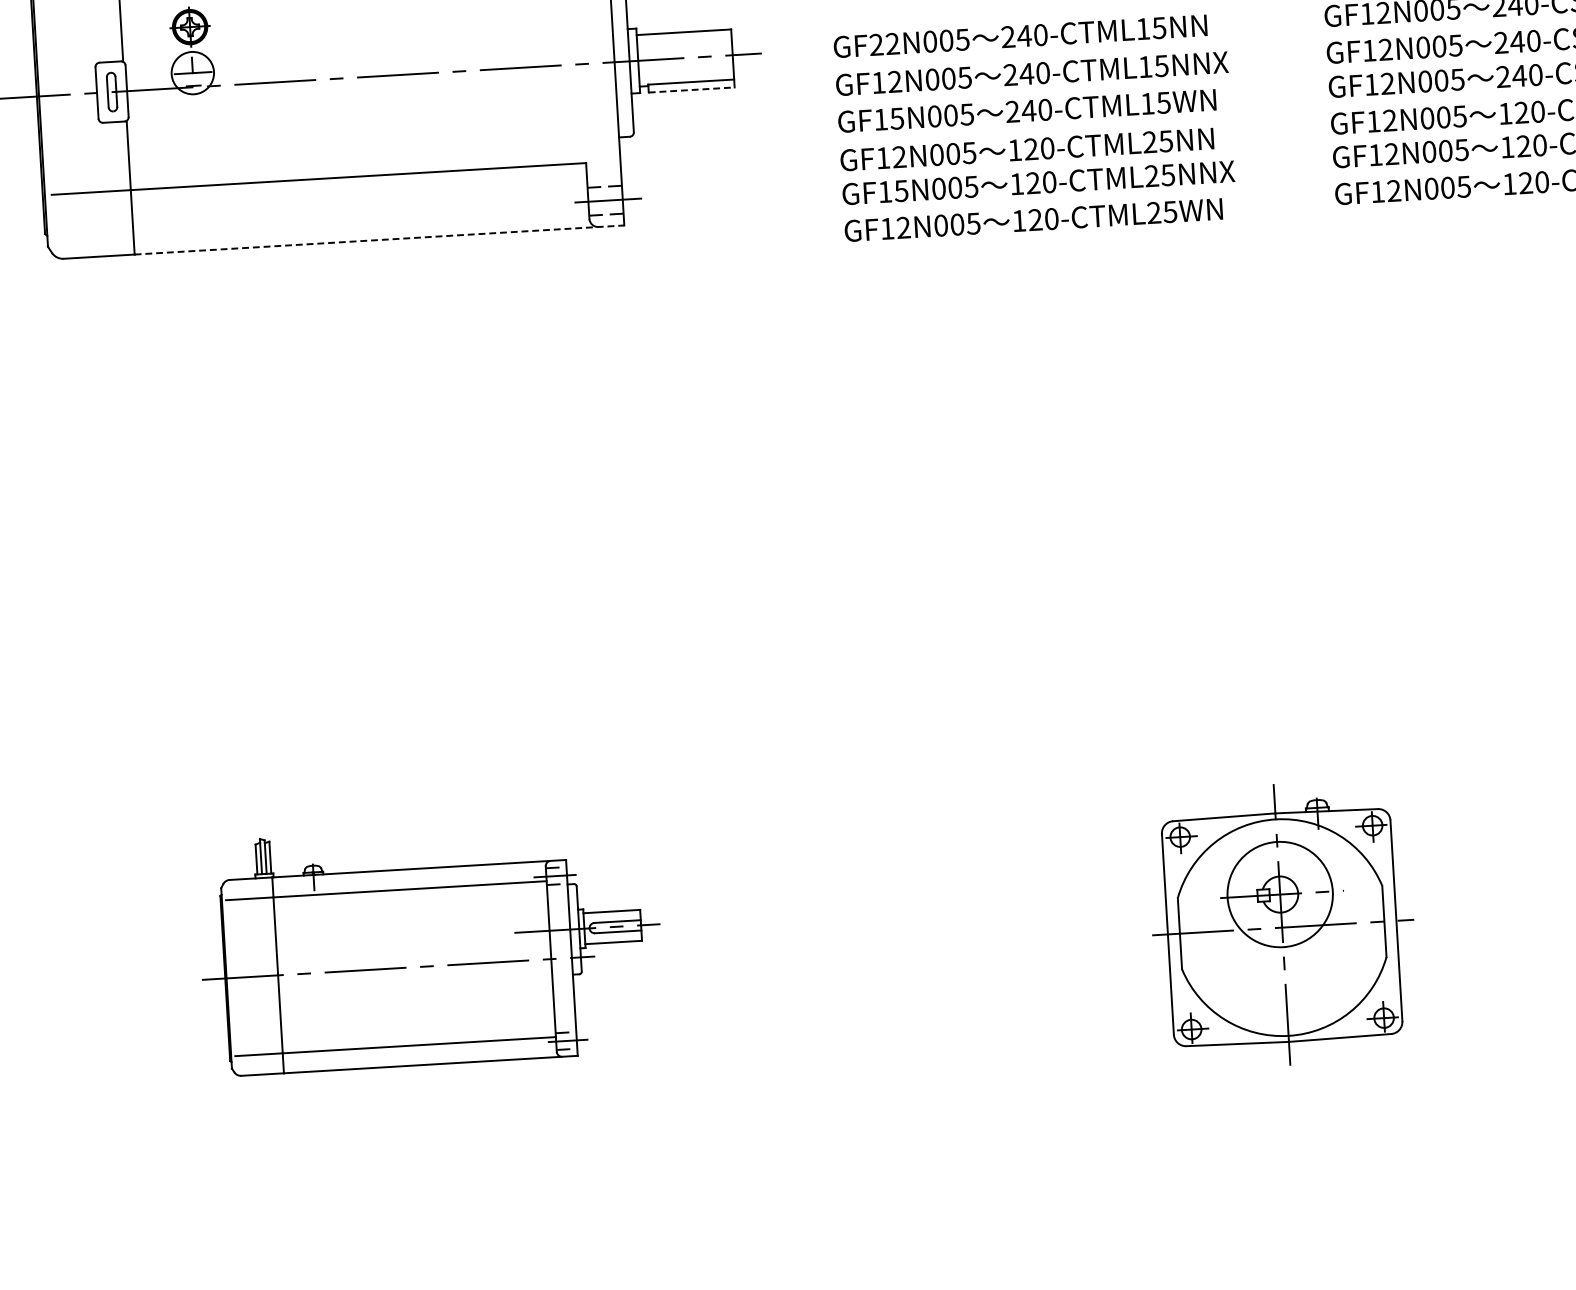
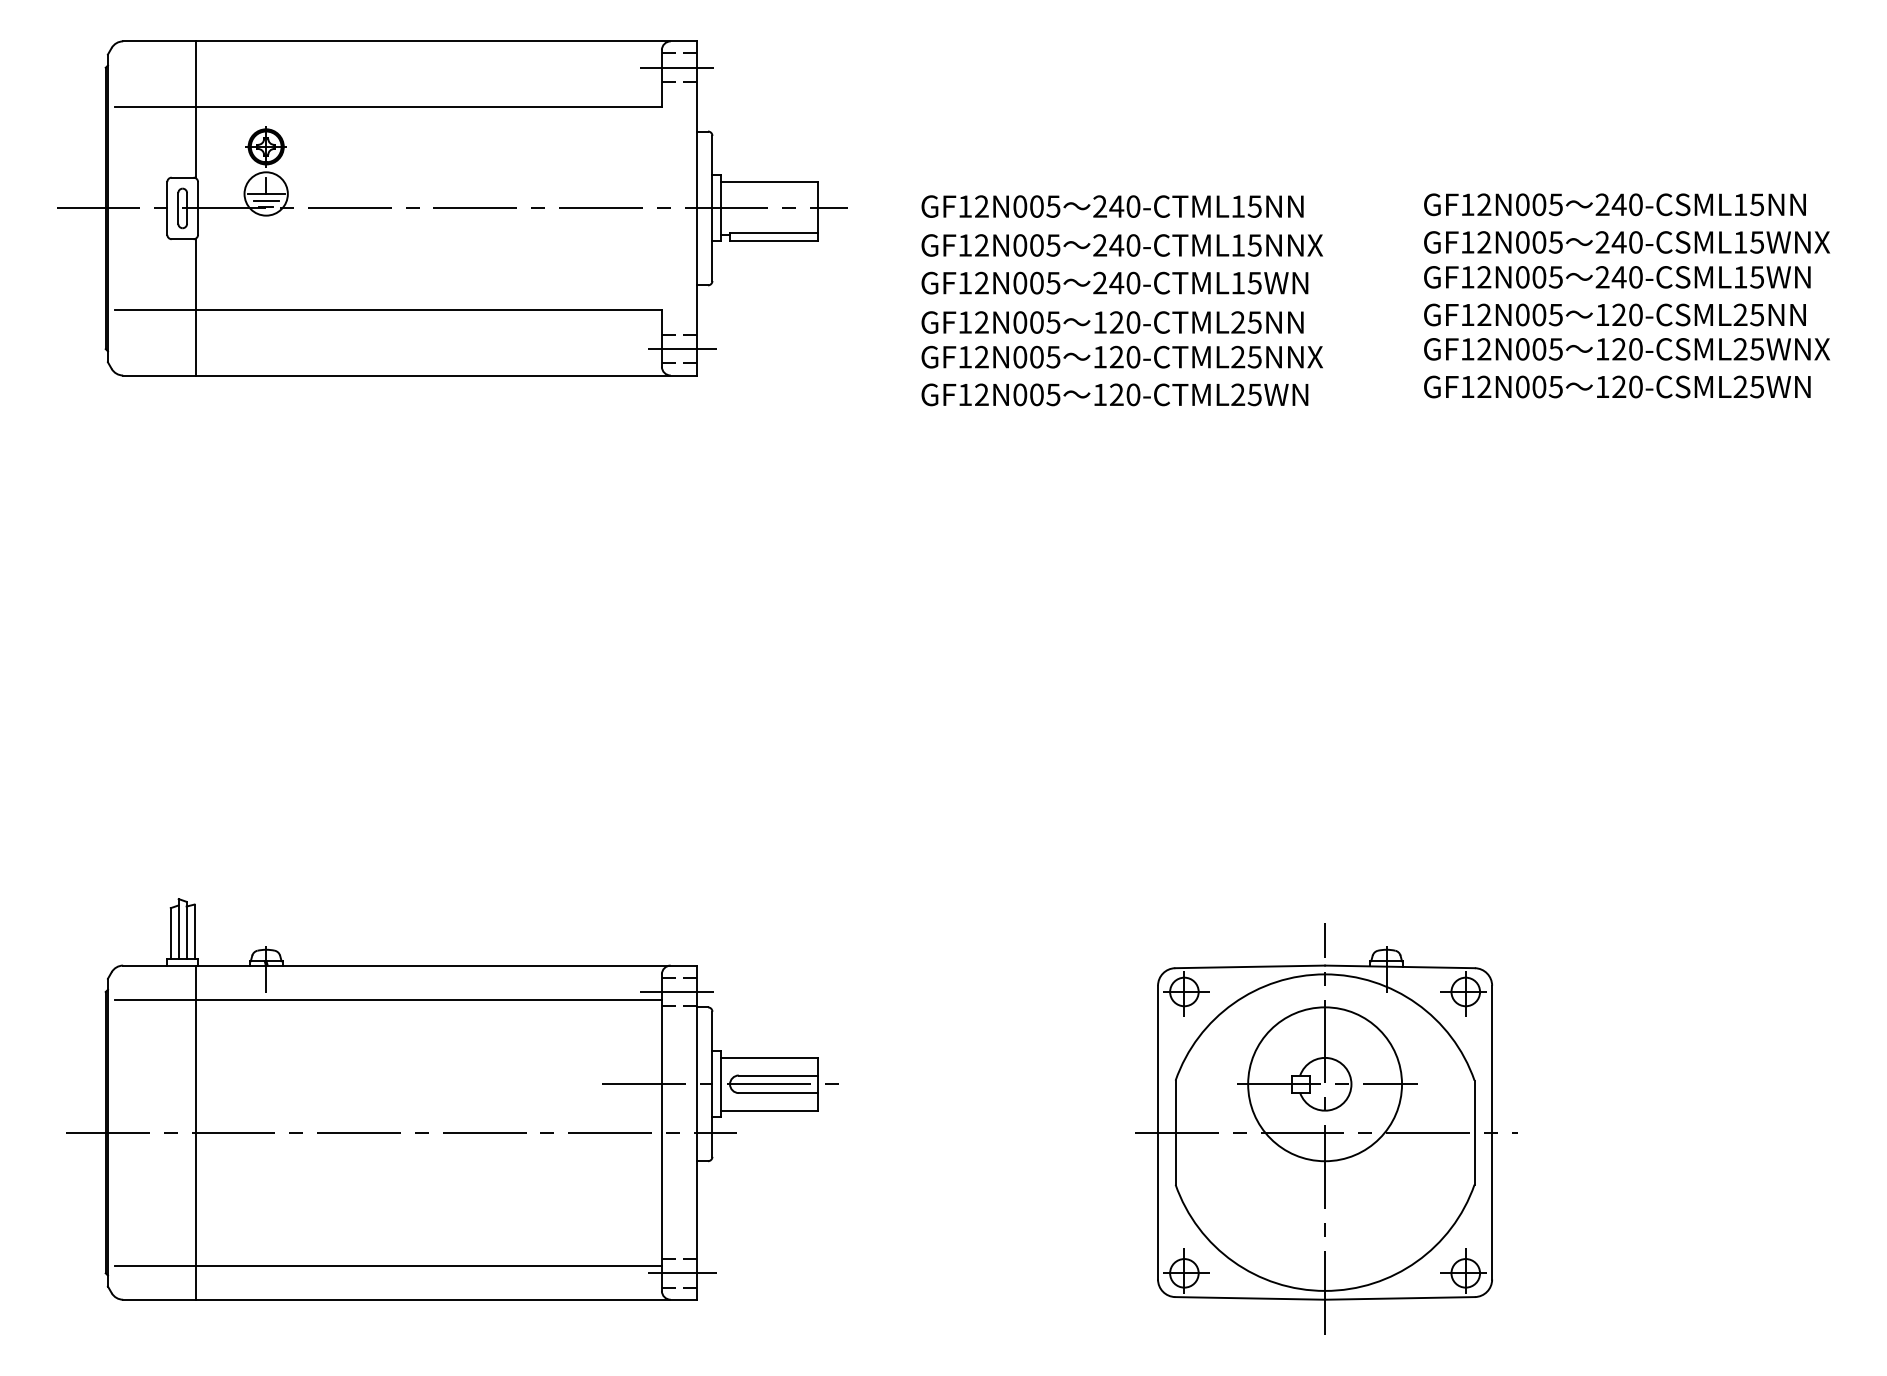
text: (876, 44) -> (965, 206), GF22N005 -> GF12N005
line: (192, 79) -> (265, 200), added
line: (692, 90) -> (774, 241), dashed -> solid
text: (896, 118) -> (981, 282), GF15N005 -> GF12N005
text: (901, 190) -> (981, 356), GF15N005 -> GF12N005
line: (379, 240) -> (446, 375), dashed -> solid
part: (1282, 924) -> (1326, 1128), size x1.43
part: (427, 946) -> (452, 1099), size x1.67

